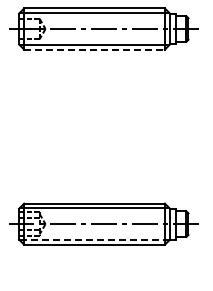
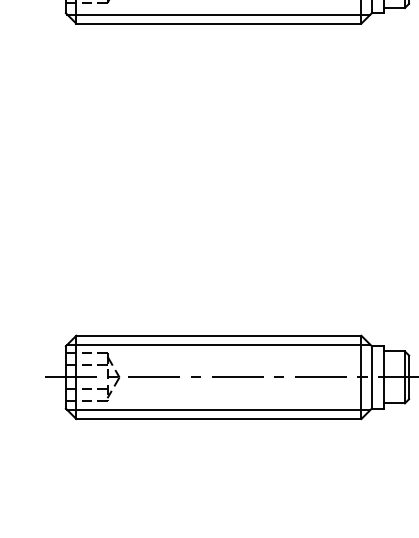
line: (95, 49) -> (220, 23), dashed -> solid
line: (94, 240) -> (218, 410), dashed -> solid

